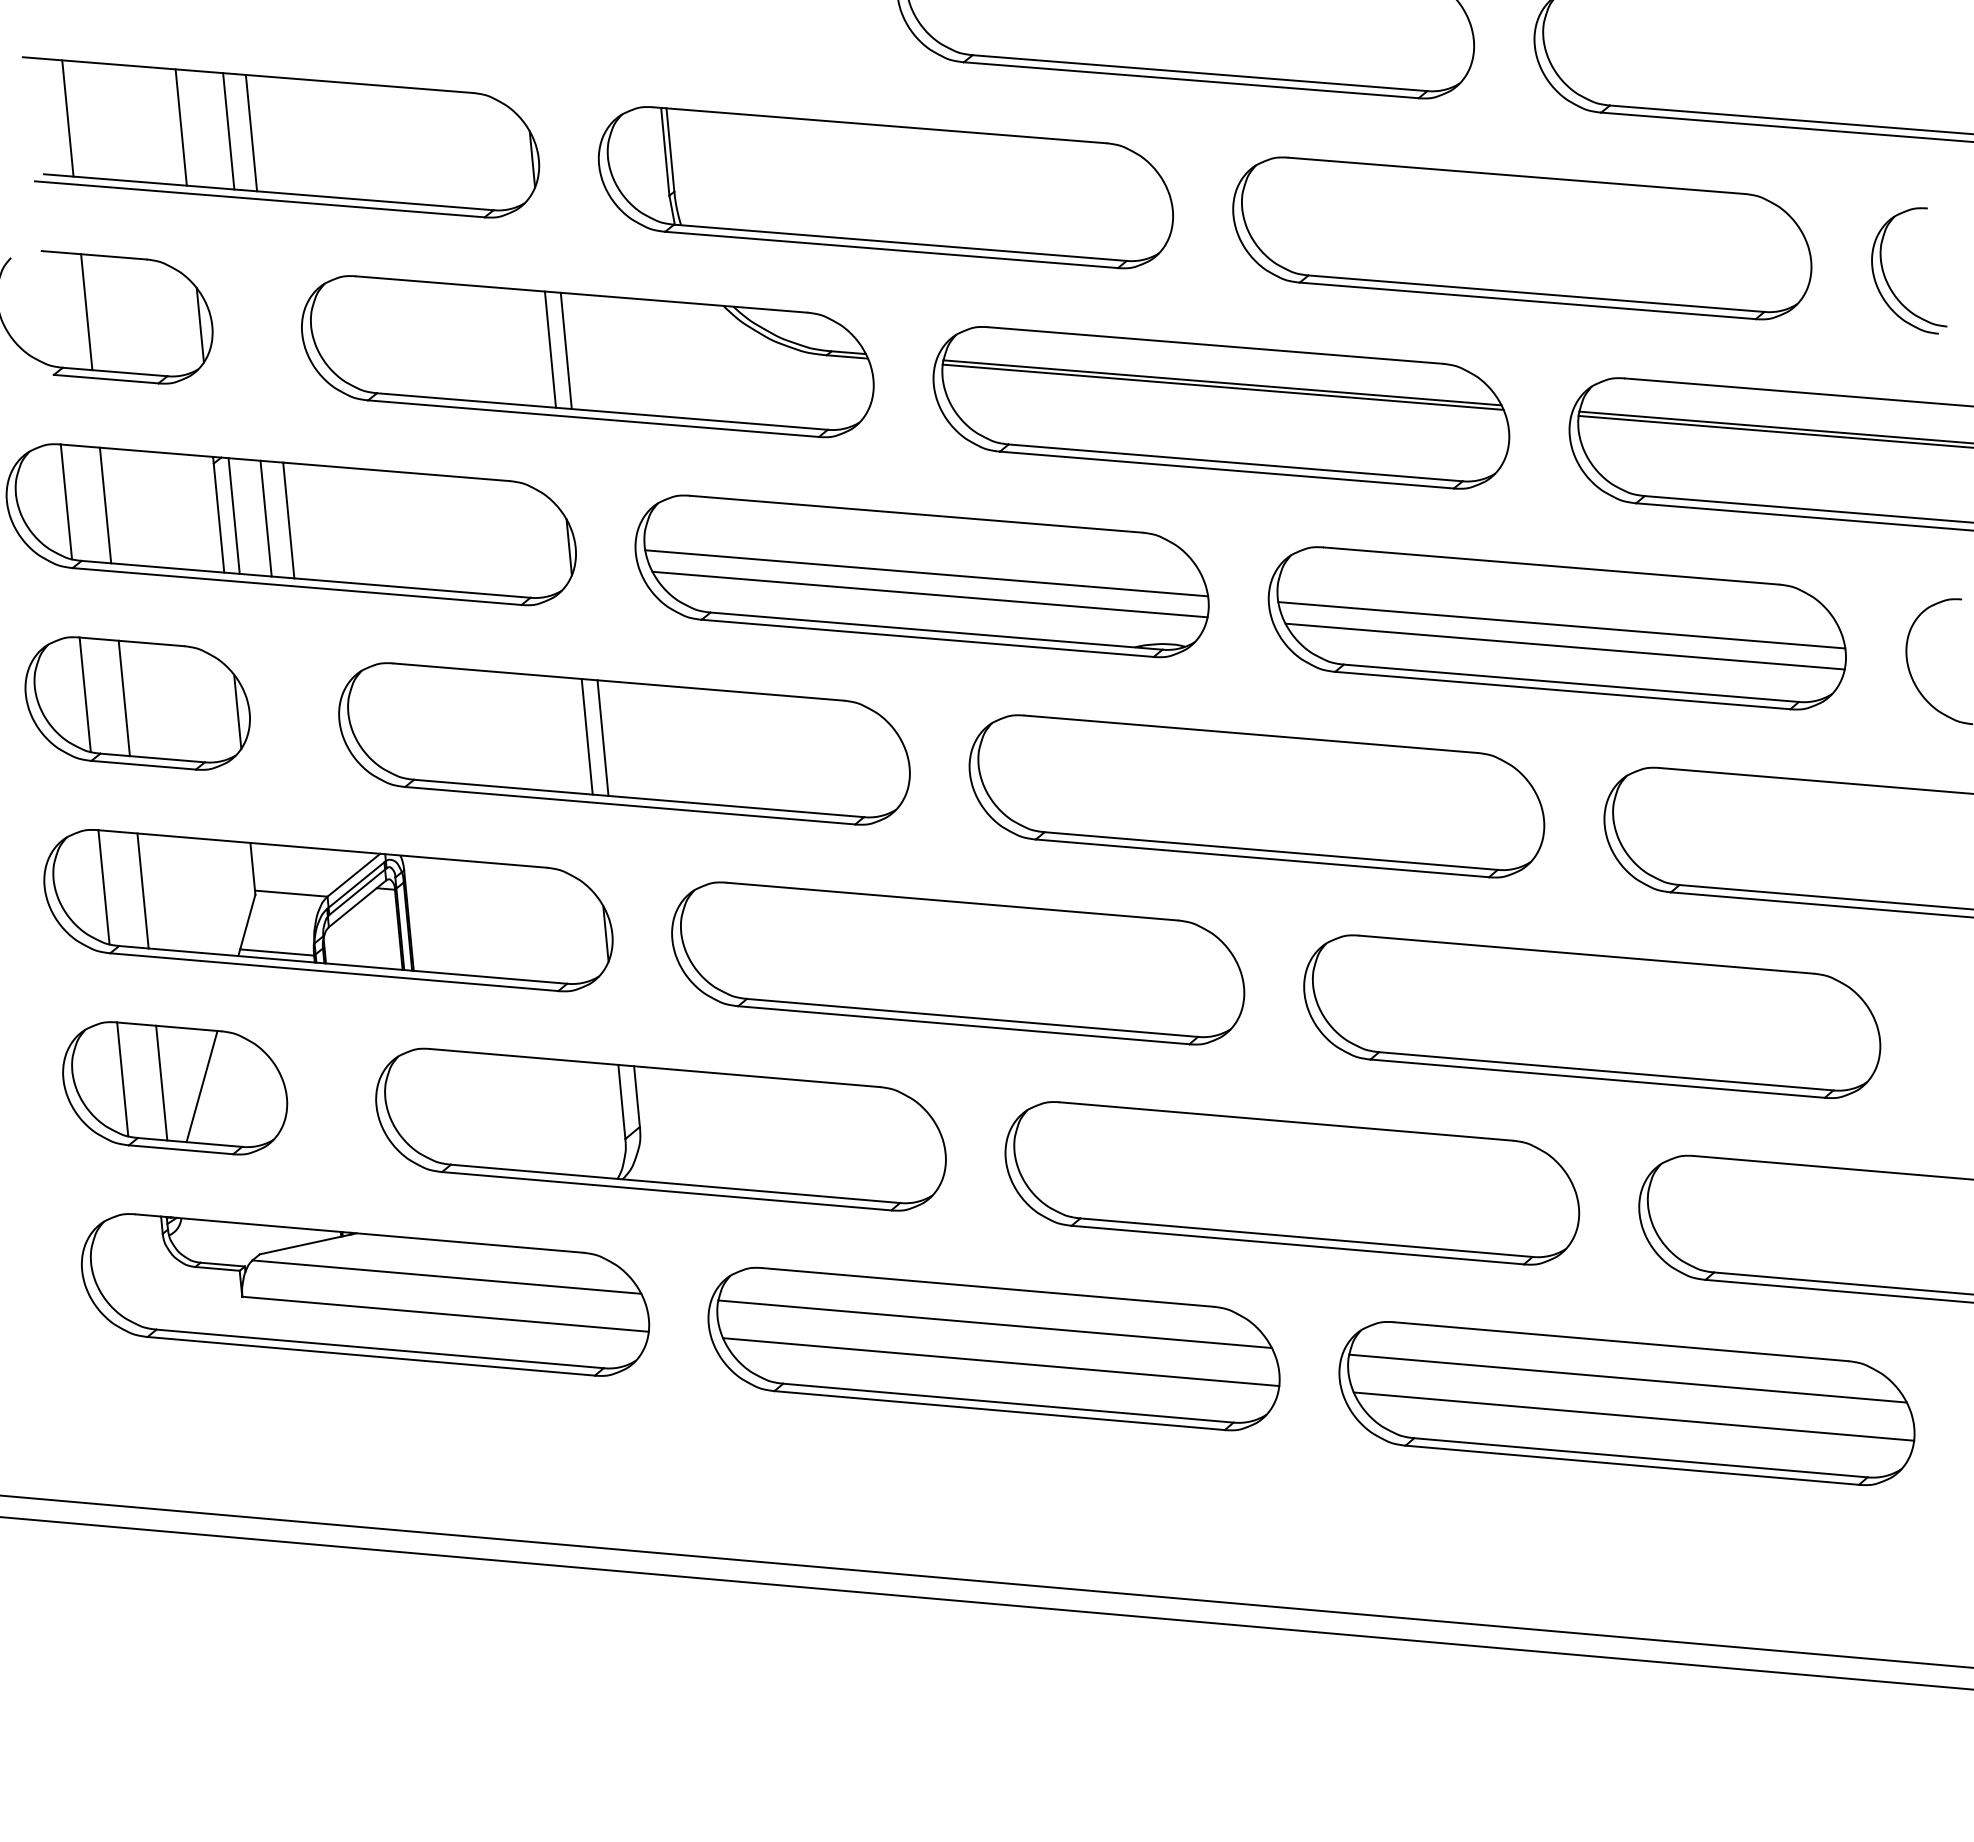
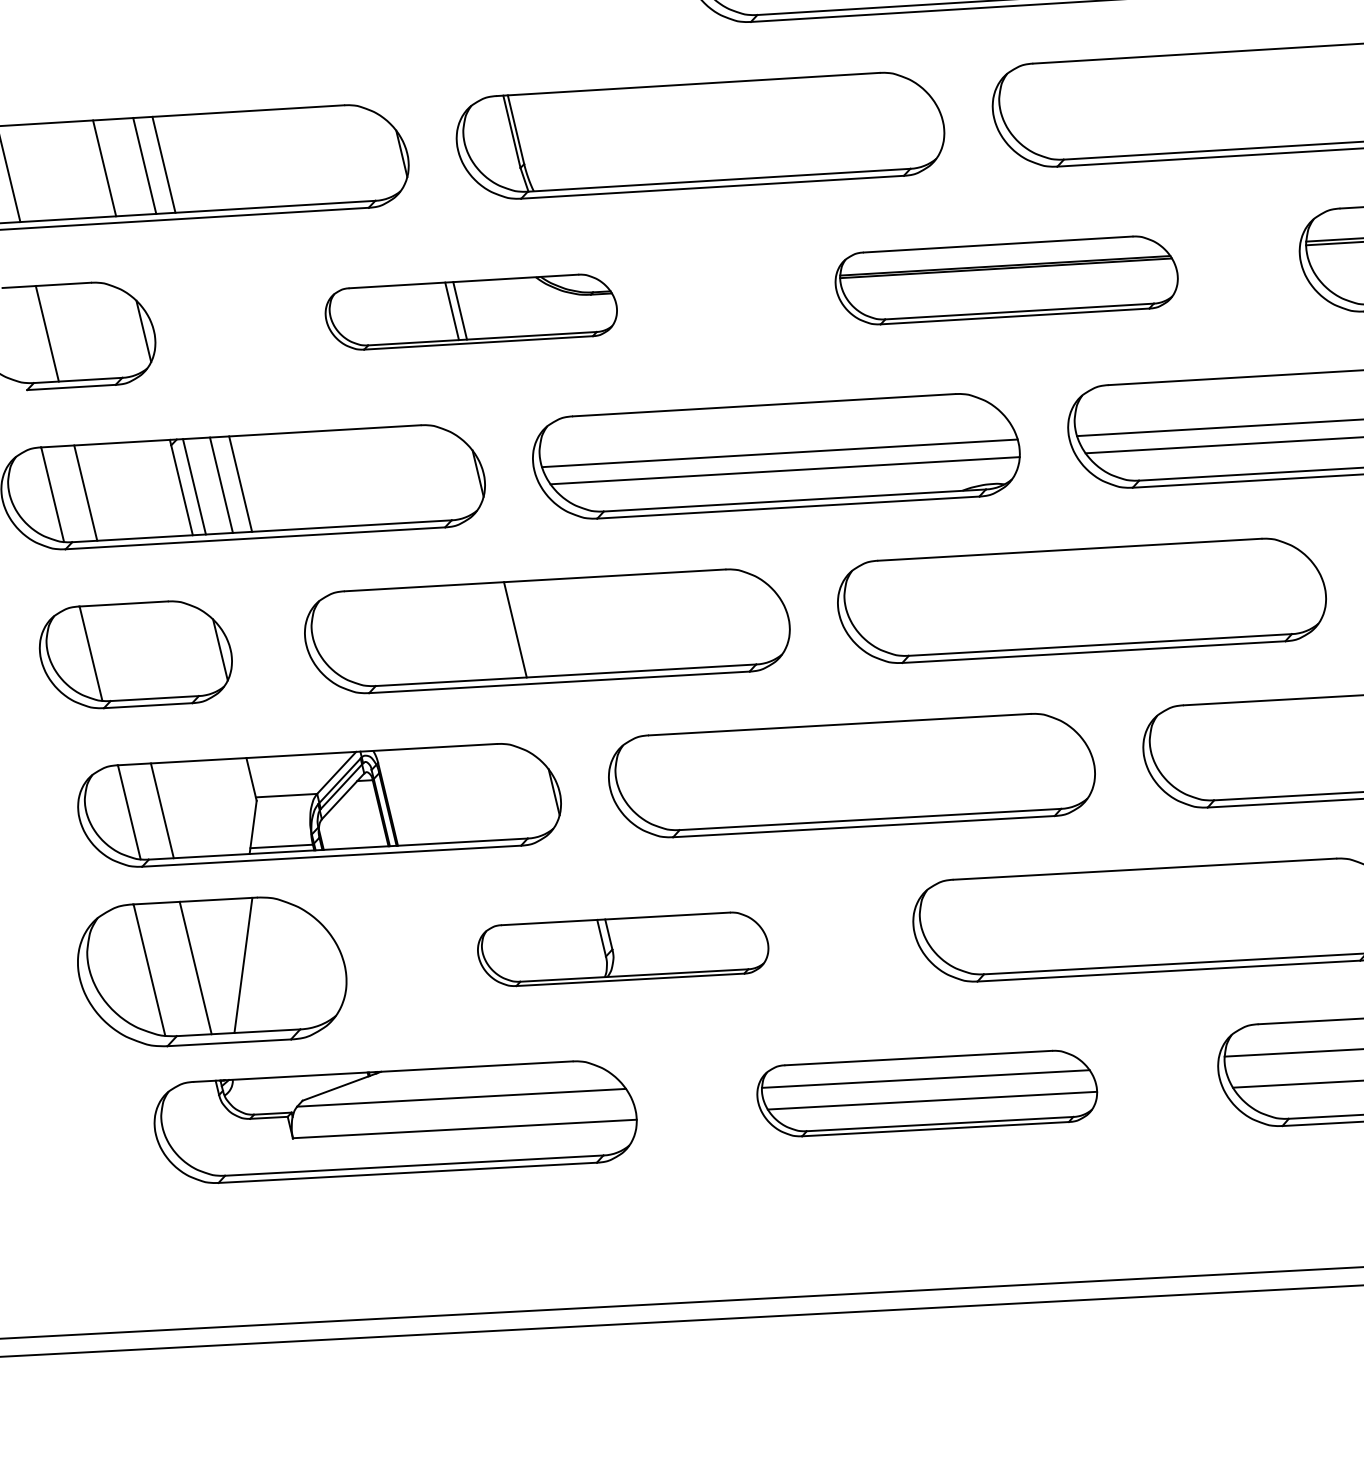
part: (587, 356) -> (470, 312), size x0.6
part: (1221, 407) -> (1006, 280), size x0.7
line: (123, 698) -> (123, 652), removed
line: (602, 737) -> (528, 628), removed
part: (175, 1088) -> (212, 972), size x1.4
part: (660, 1129) -> (622, 949), size x0.6
part: (993, 1348) -> (926, 1093), size x0.7

